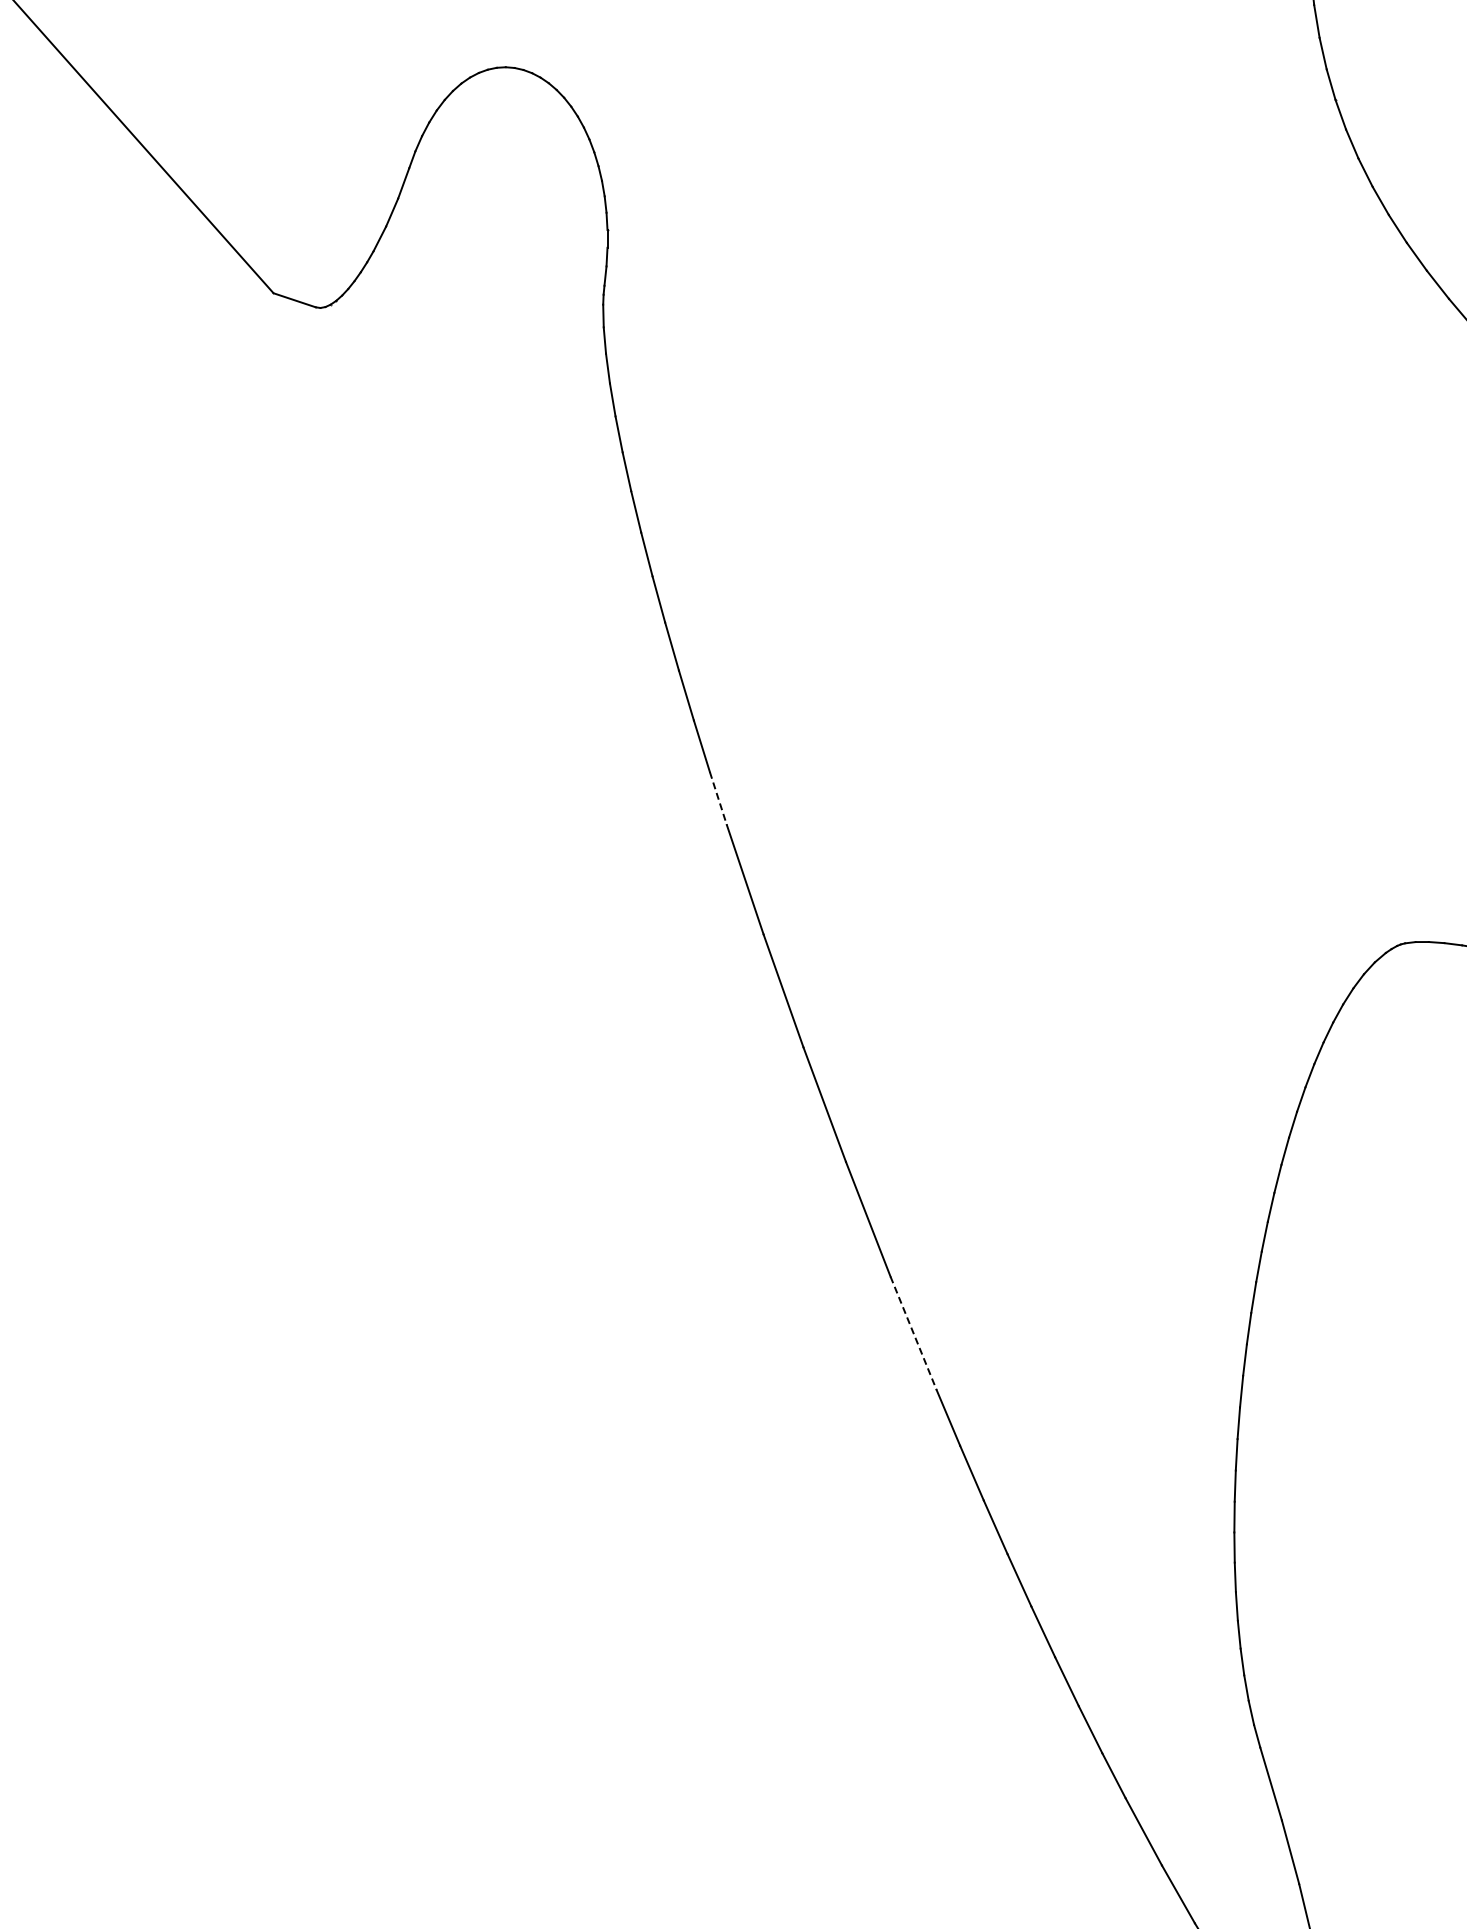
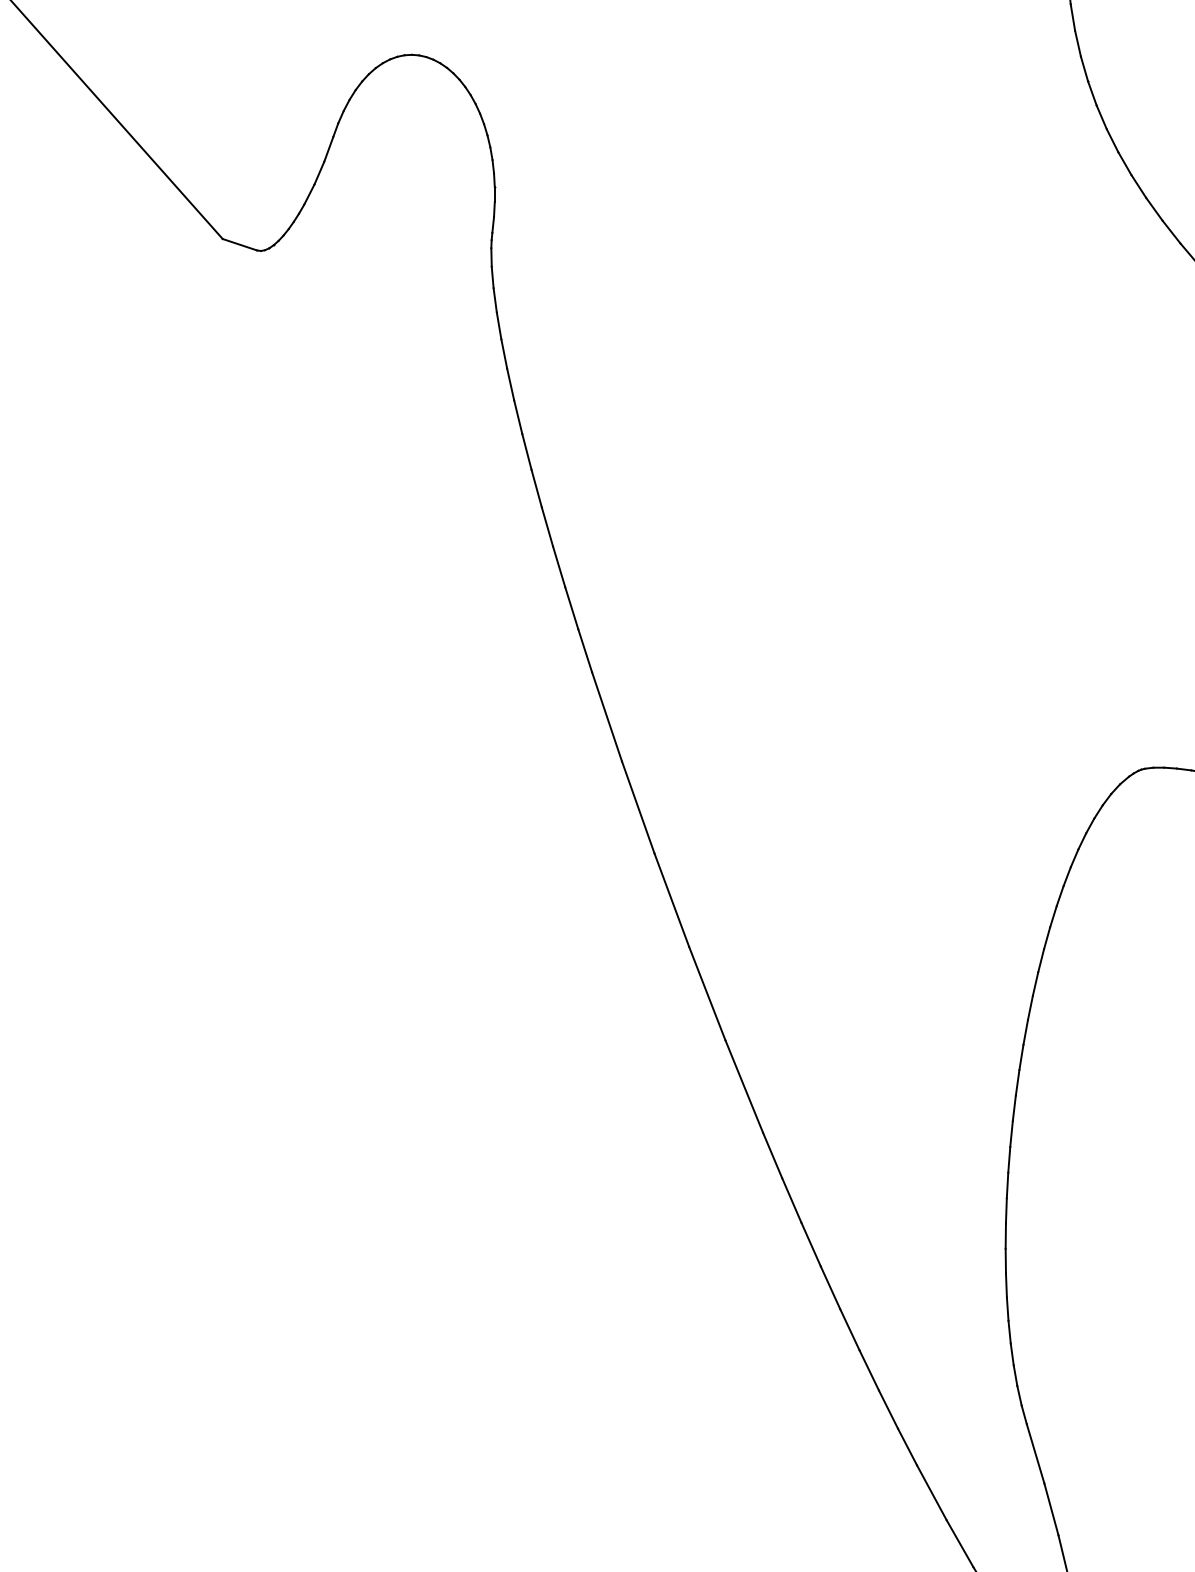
line: (718, 798) -> (585, 650), dashed -> solid
line: (913, 1333) -> (744, 1086), dashed -> solid

